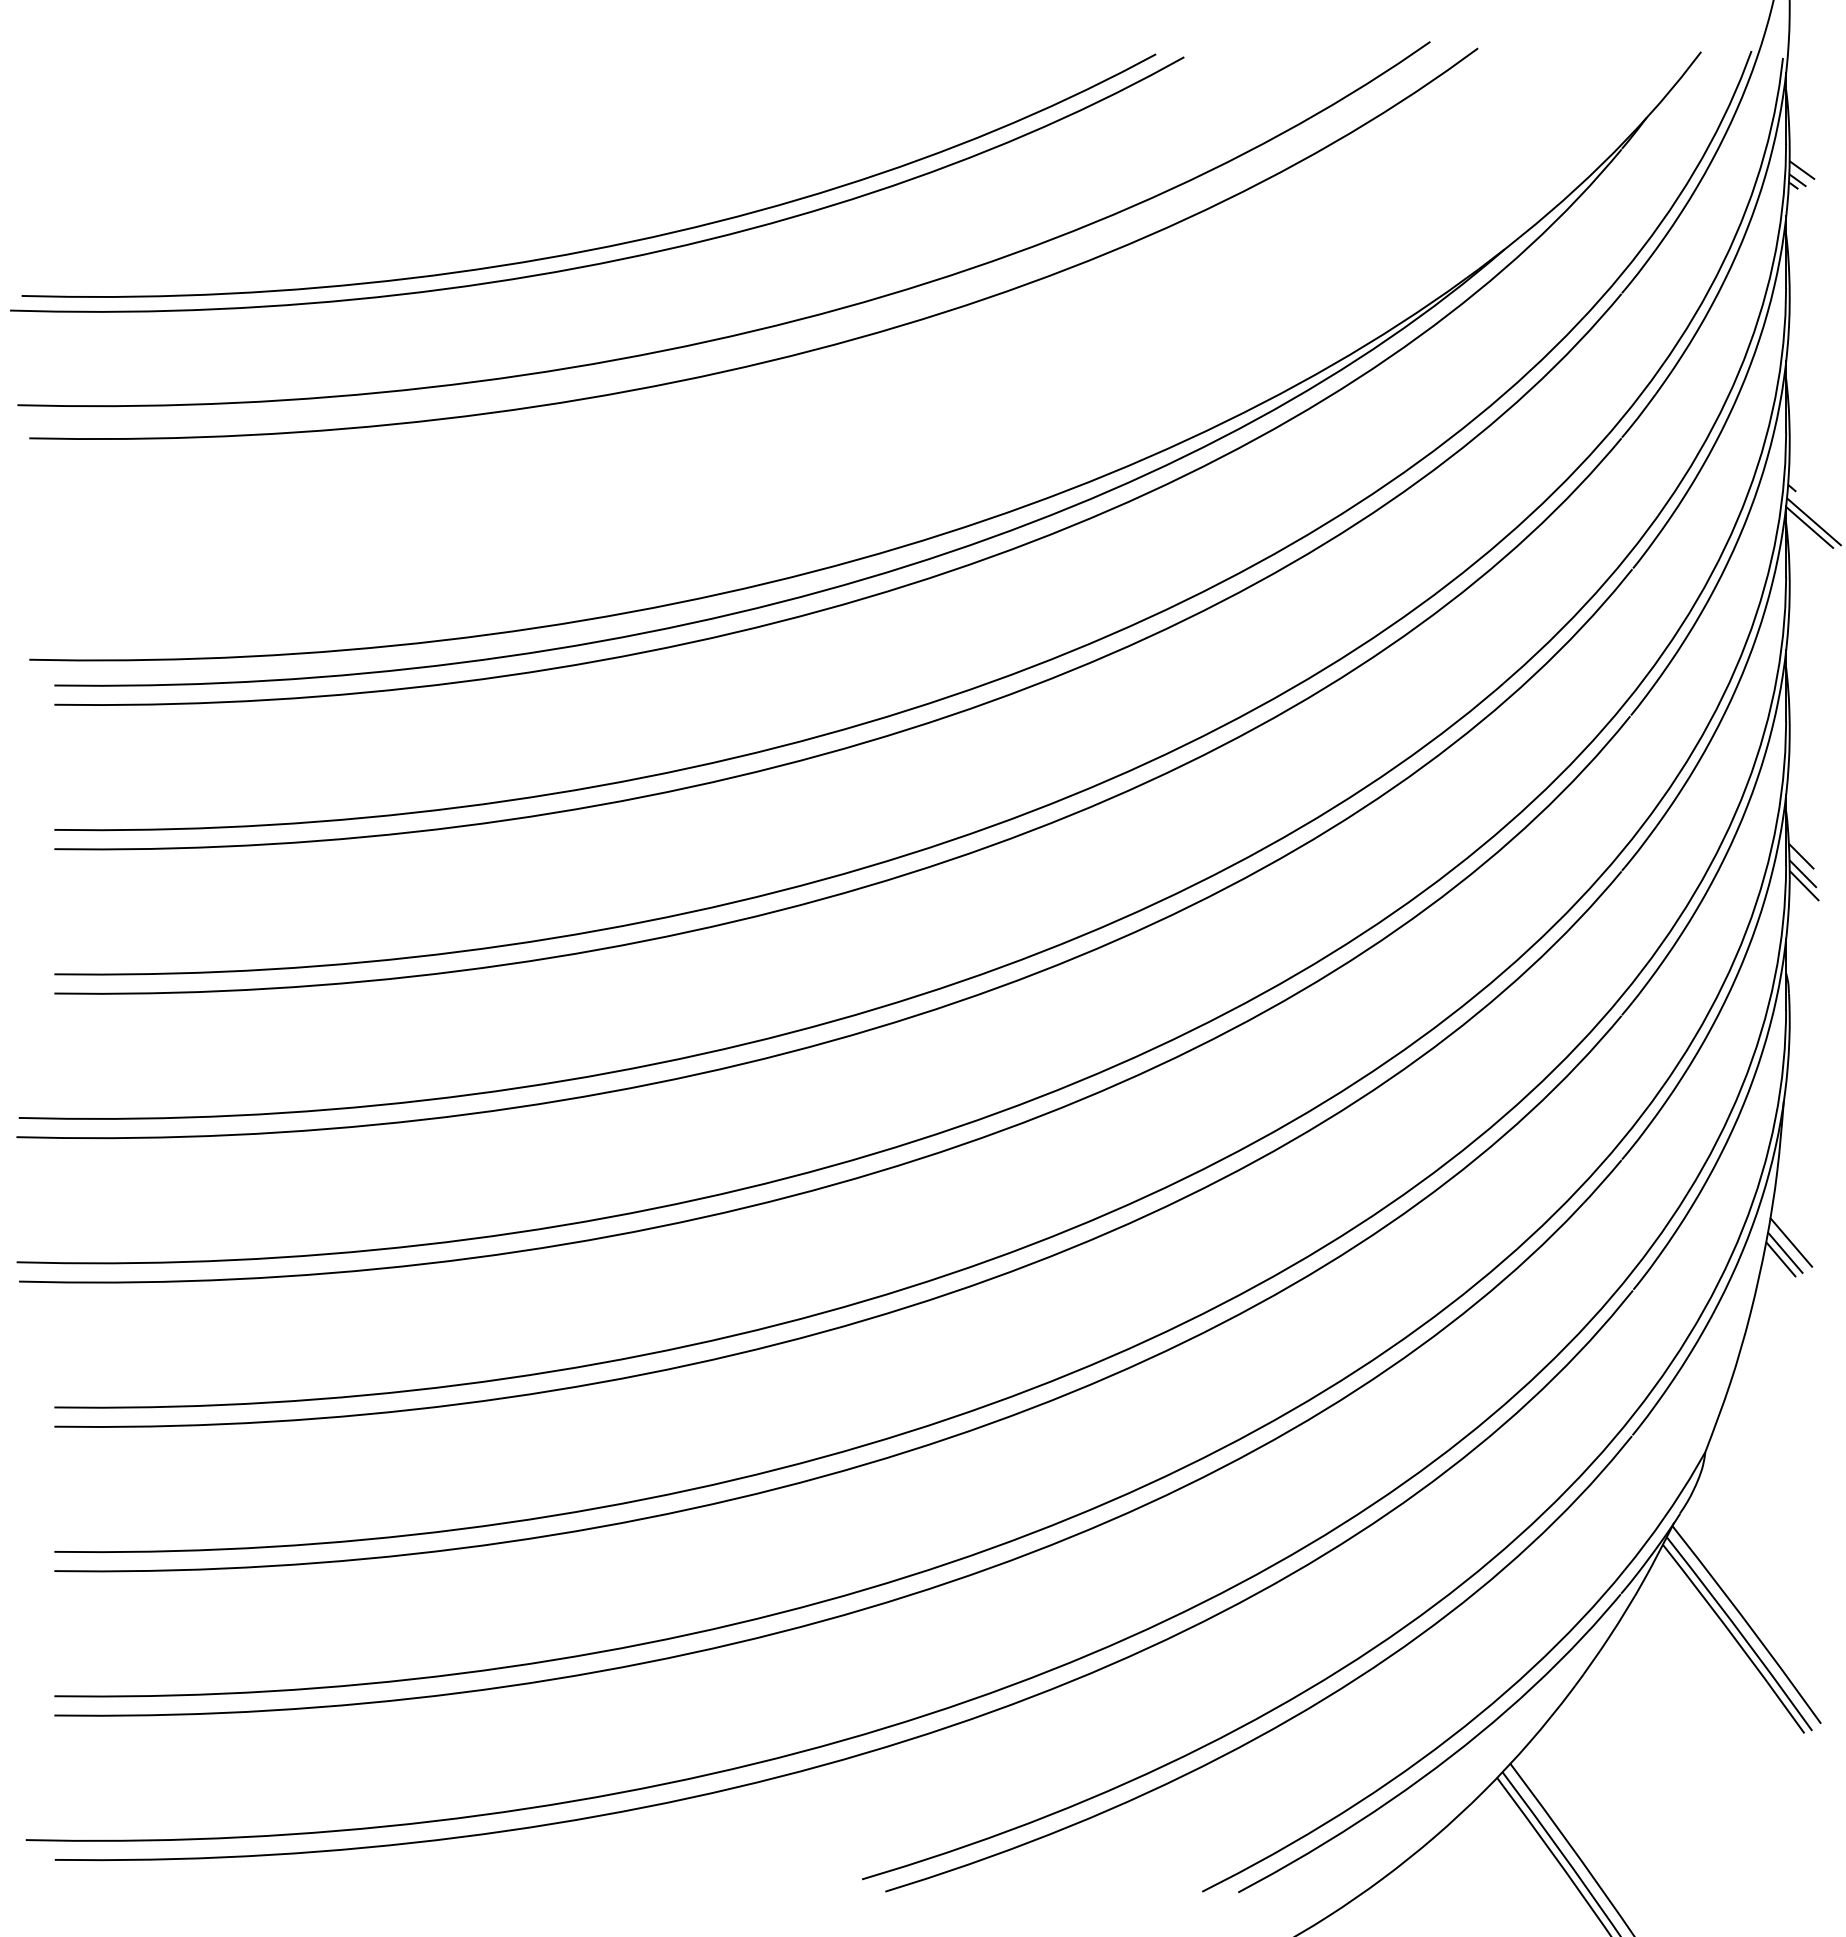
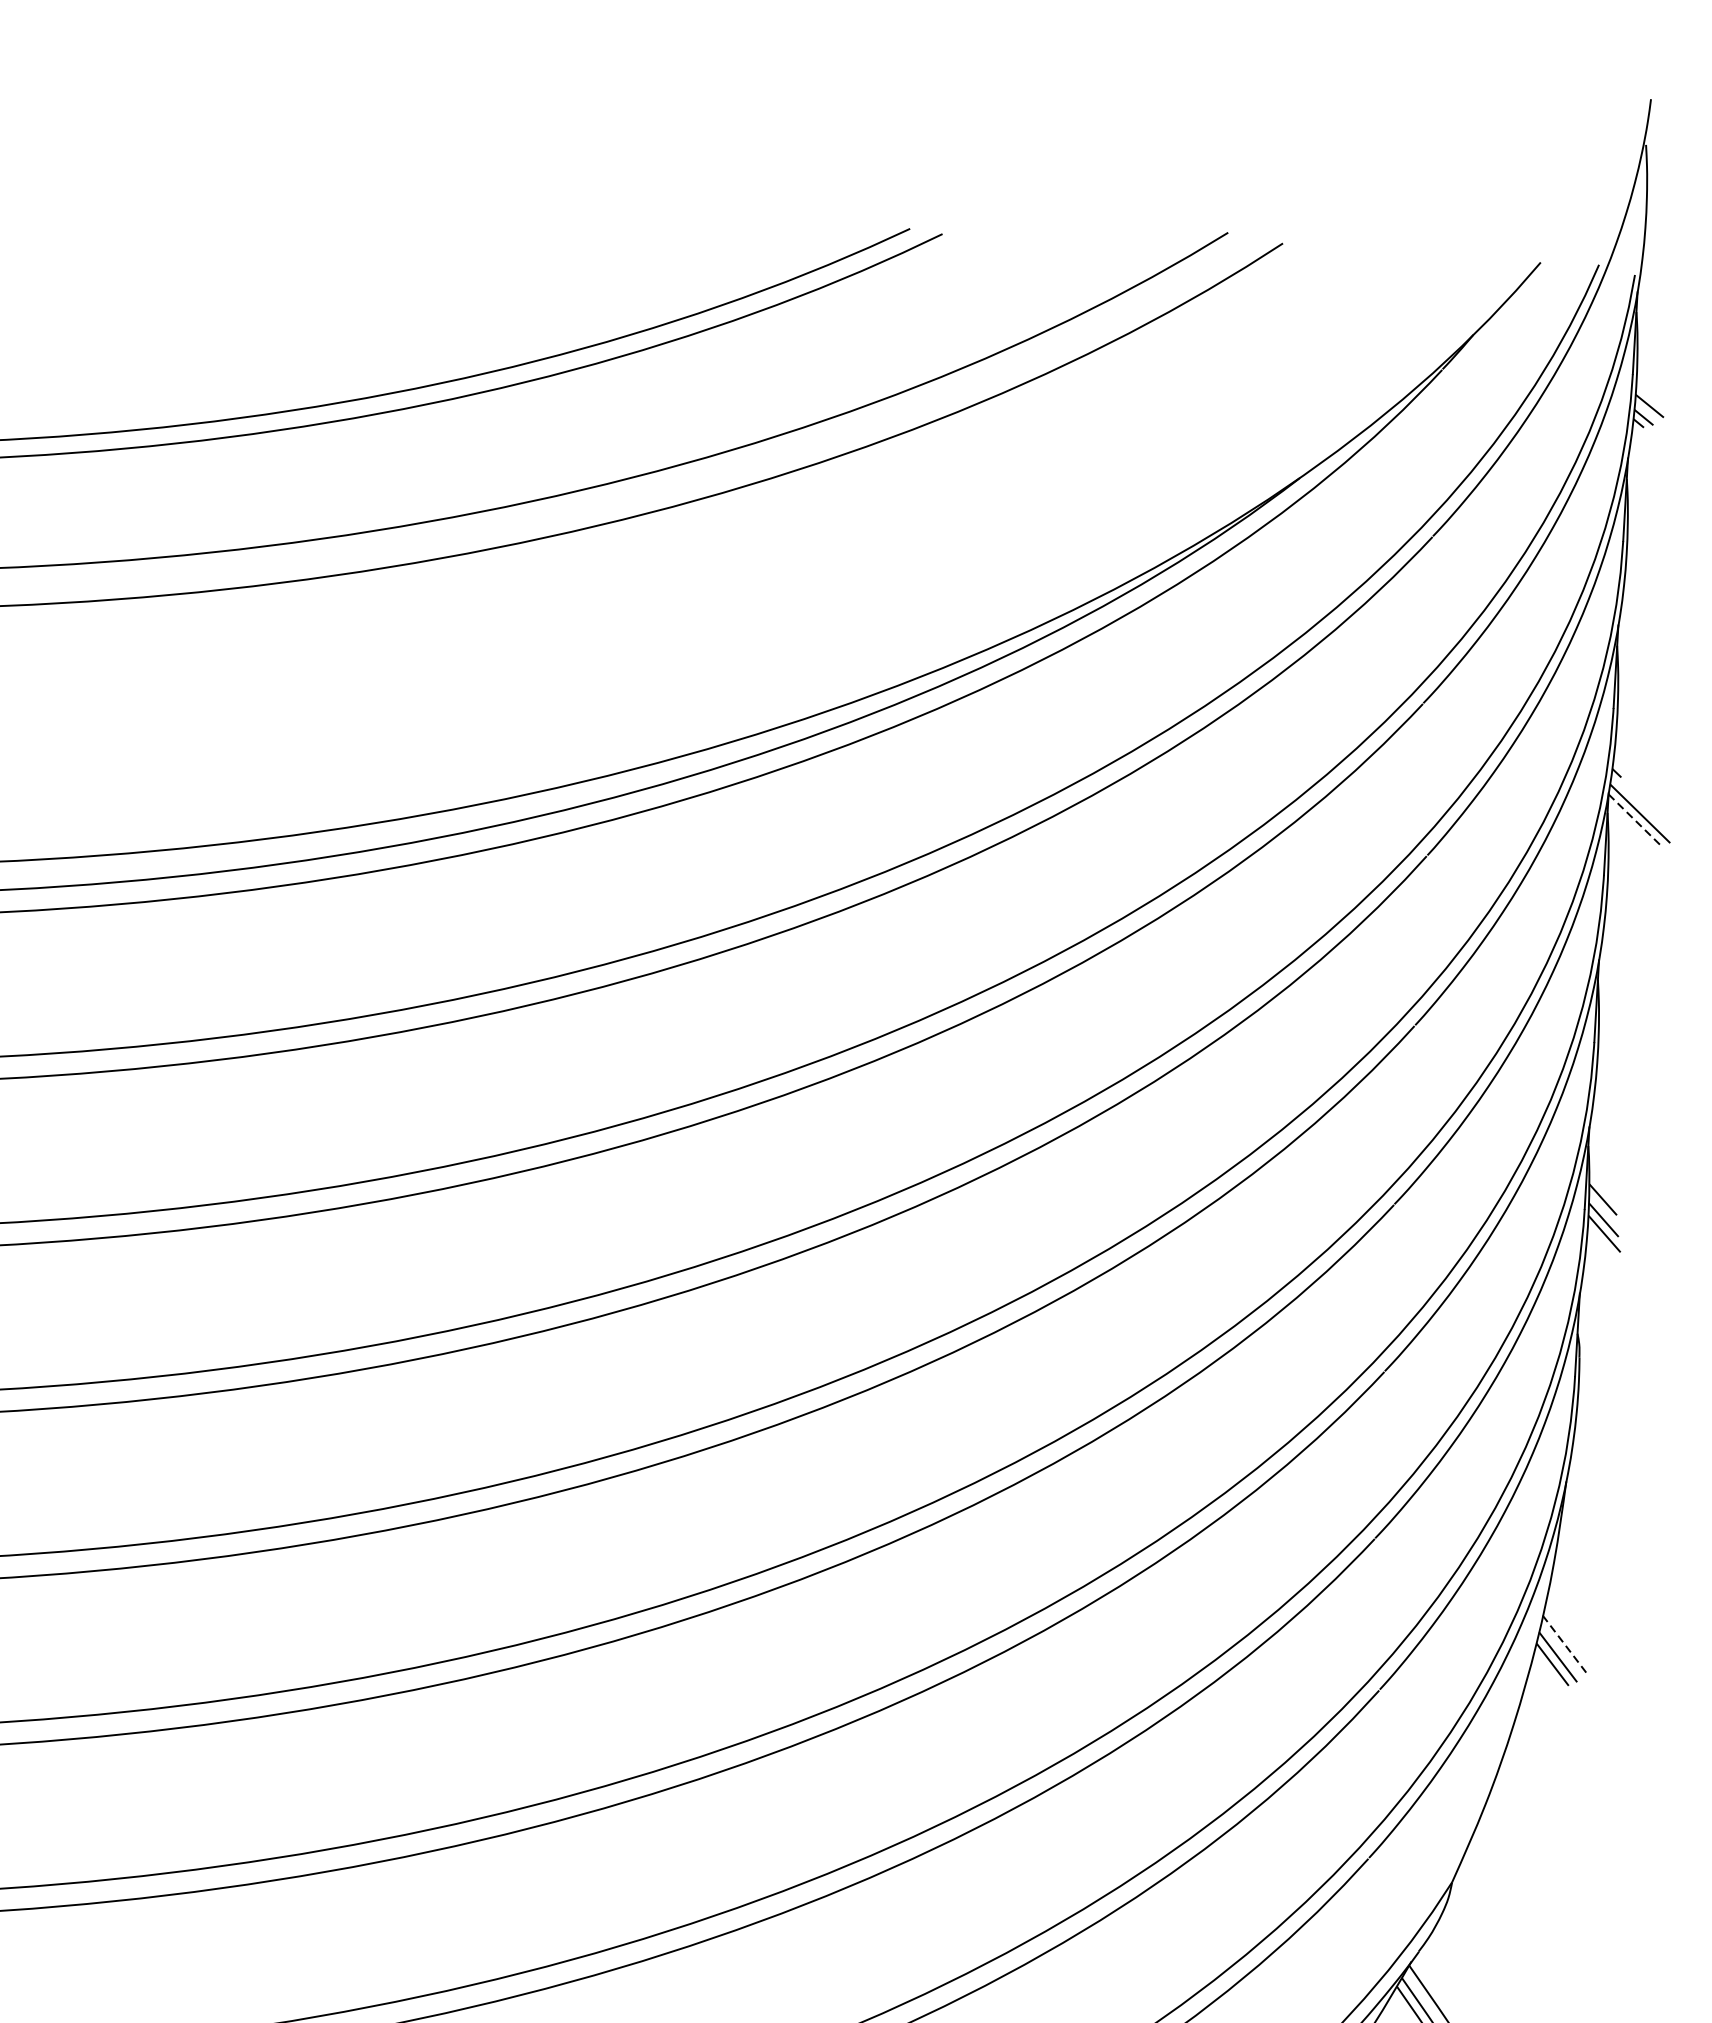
line: (1809, 527) -> (1634, 819), solid -> dashed
line: (1791, 1242) -> (1565, 1645), solid -> dashed

